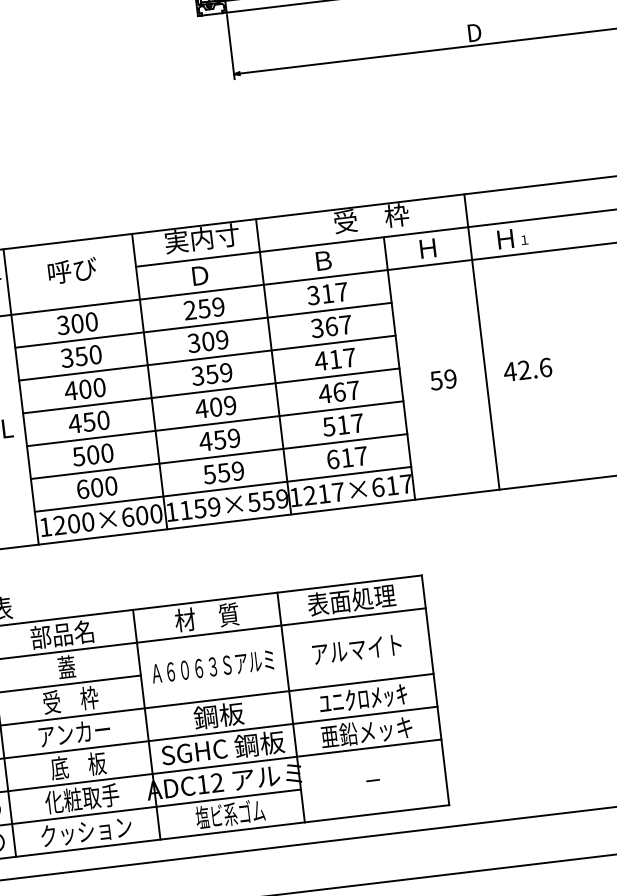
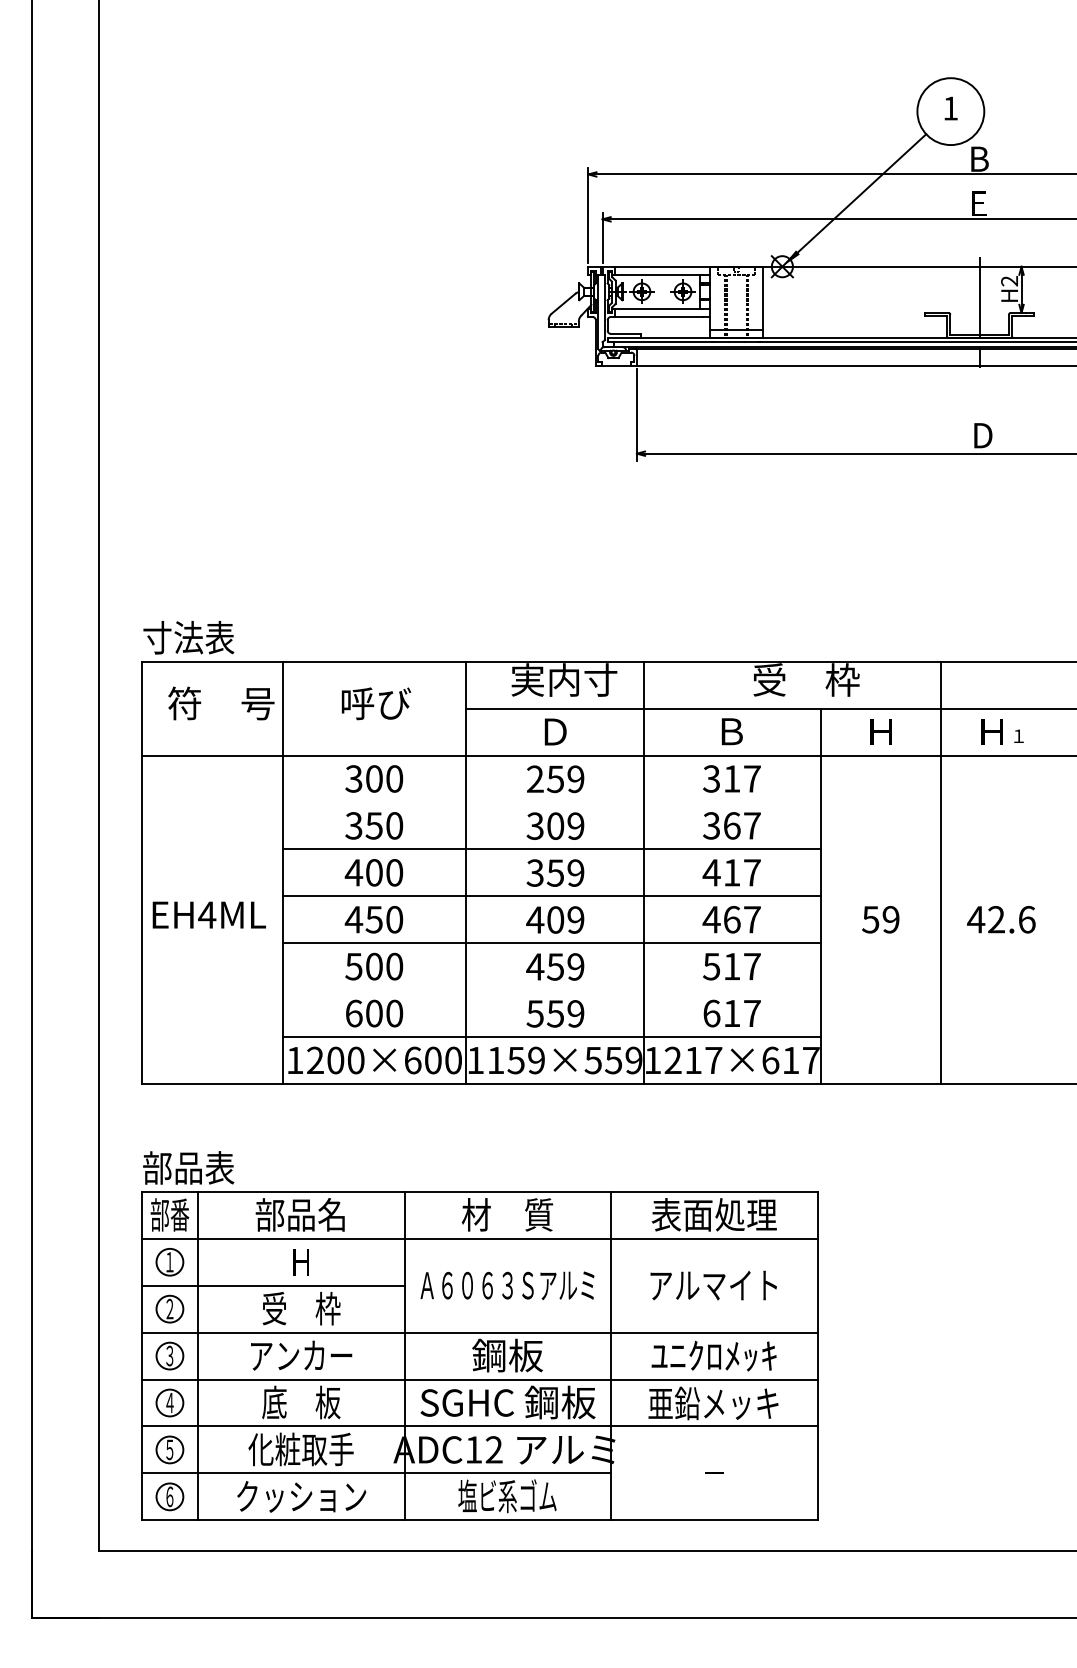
line: (203, 325) -> (551, 802), removed
line: (219, 456) -> (551, 990), removed
text: (66, 667) -> (301, 1261), 蓋 -> Ｈ

